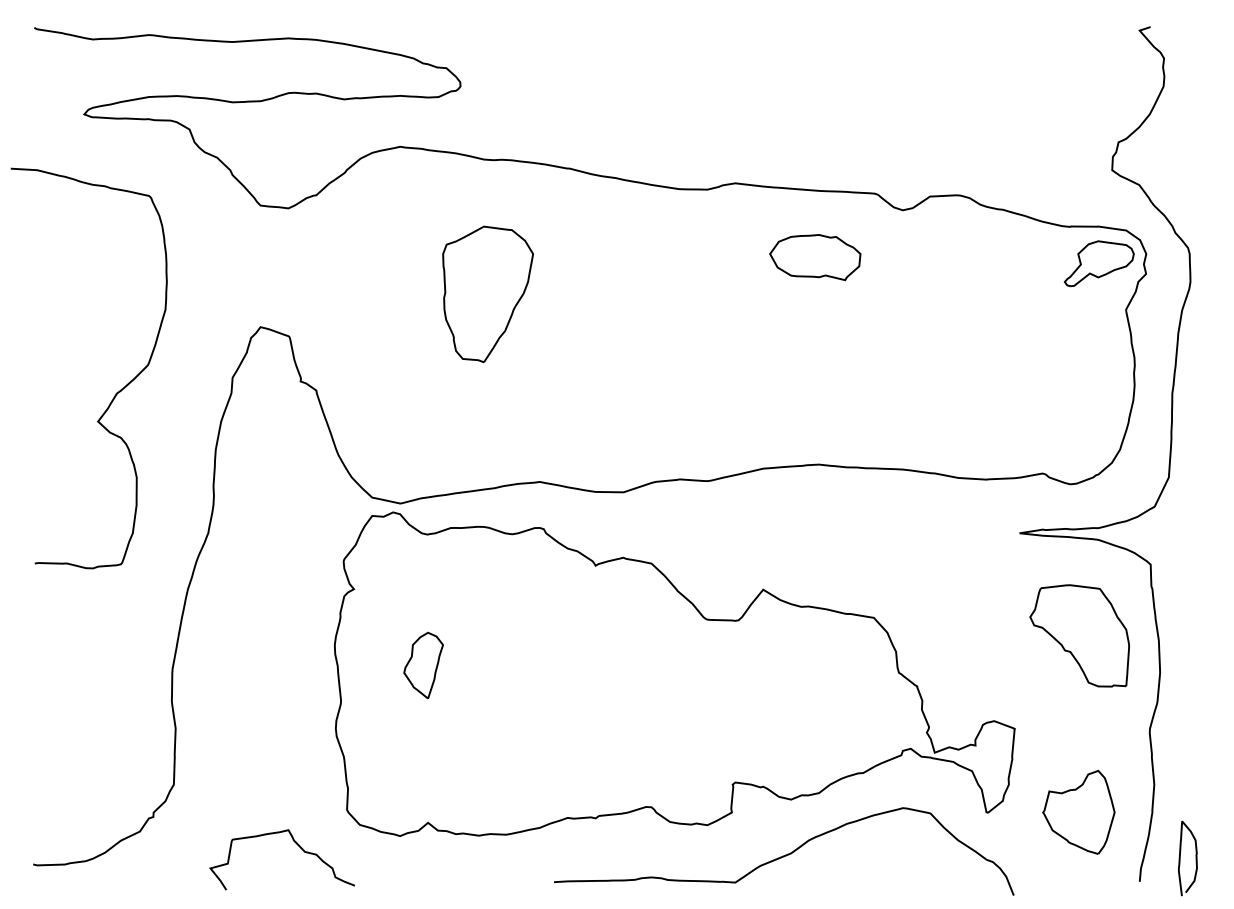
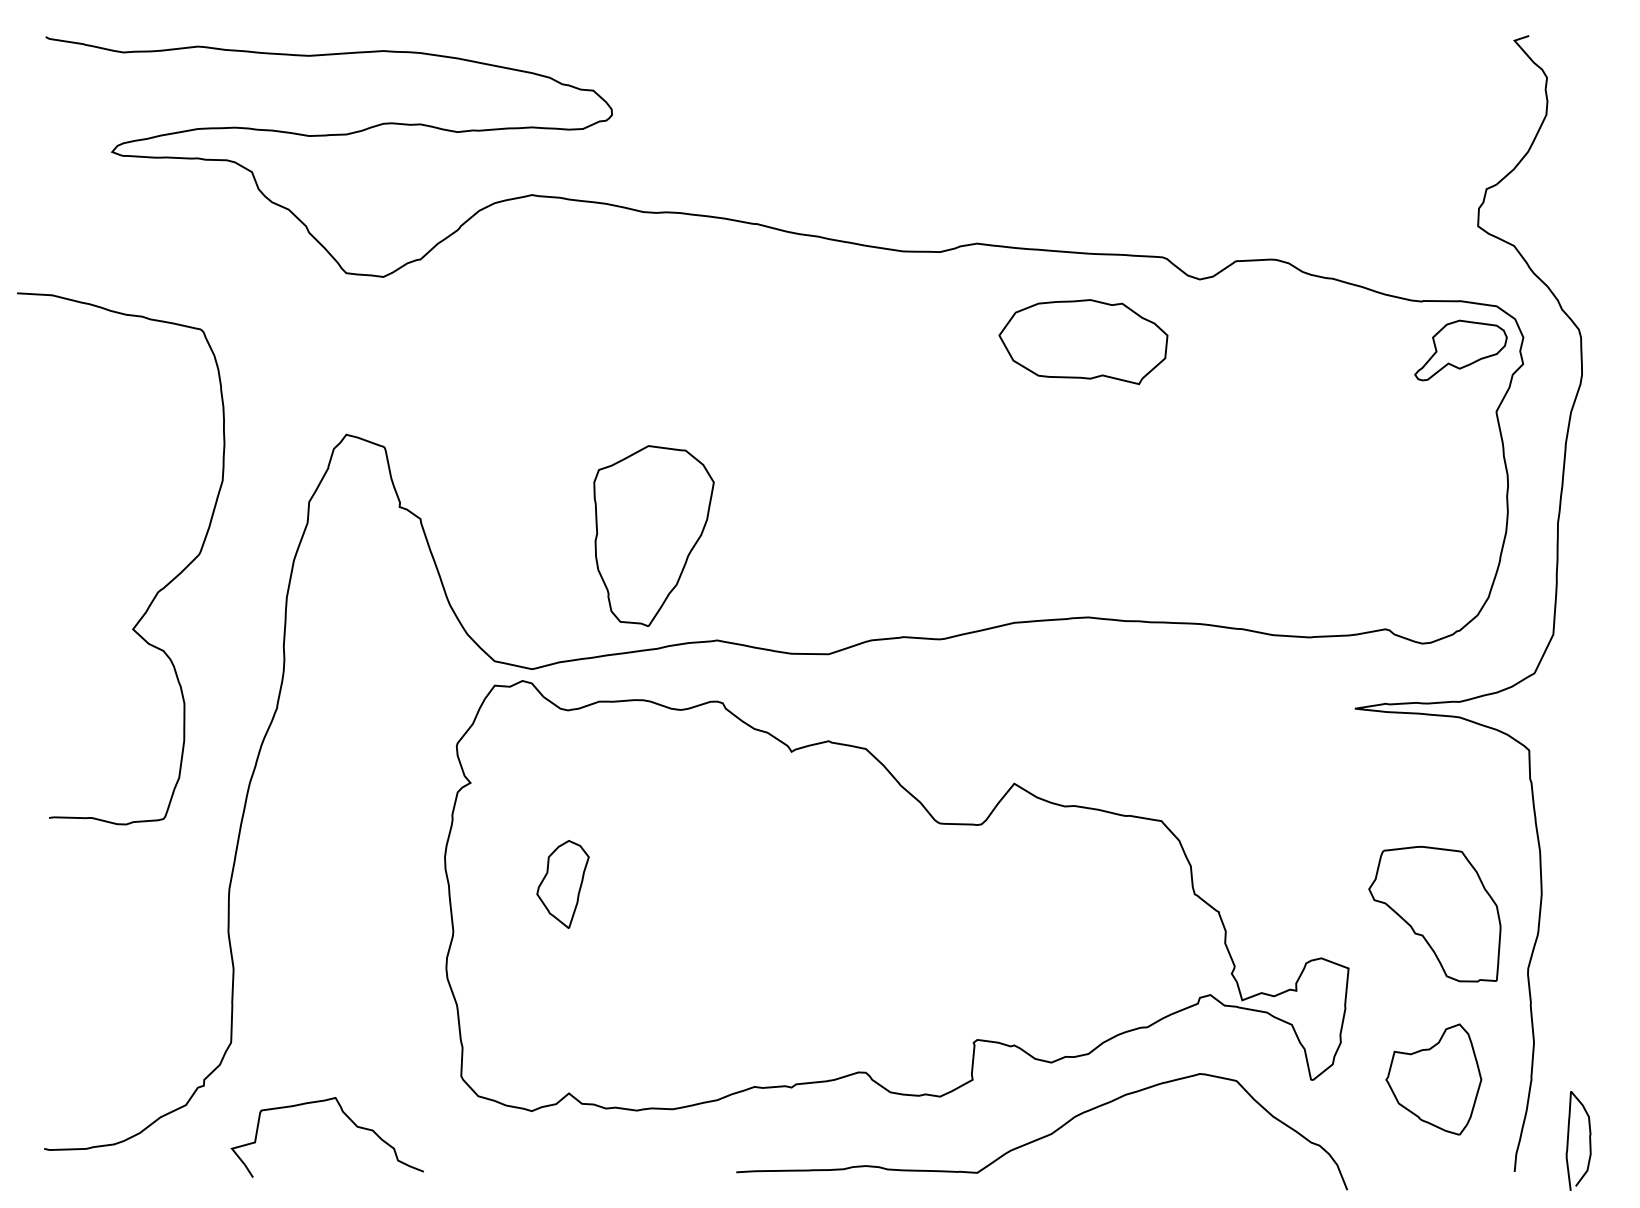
part: (815, 257) -> (1083, 342), size x1.4
part: (487, 293) -> (653, 534), moved
curve: (115, 393) -> (156, 592), moved
part: (1079, 635) -> (1434, 913), moved
curve: (296, 844) -> (346, 1116), moved

